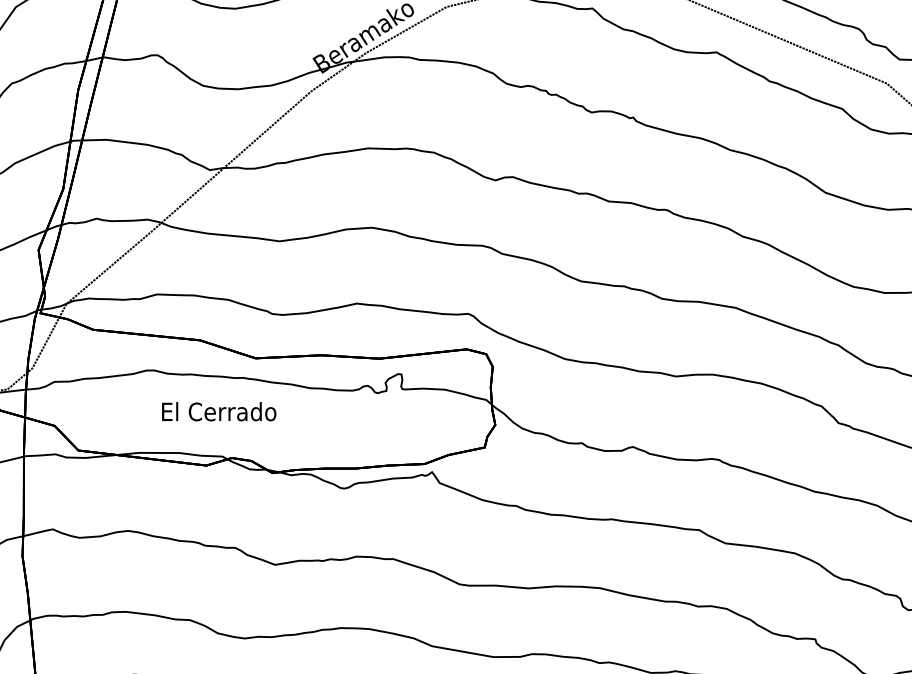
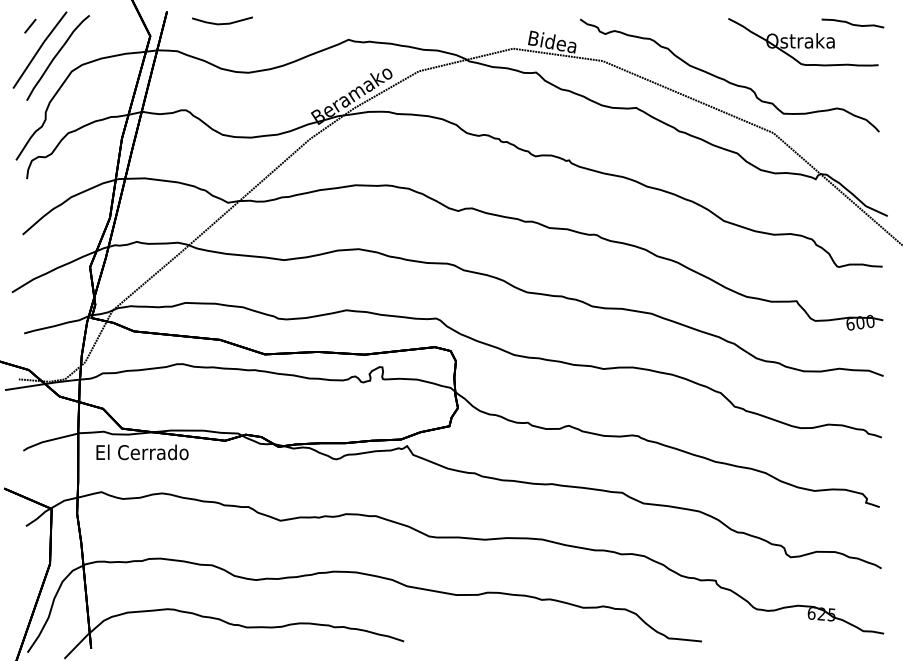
text: (219, 411) -> (142, 452), moved

